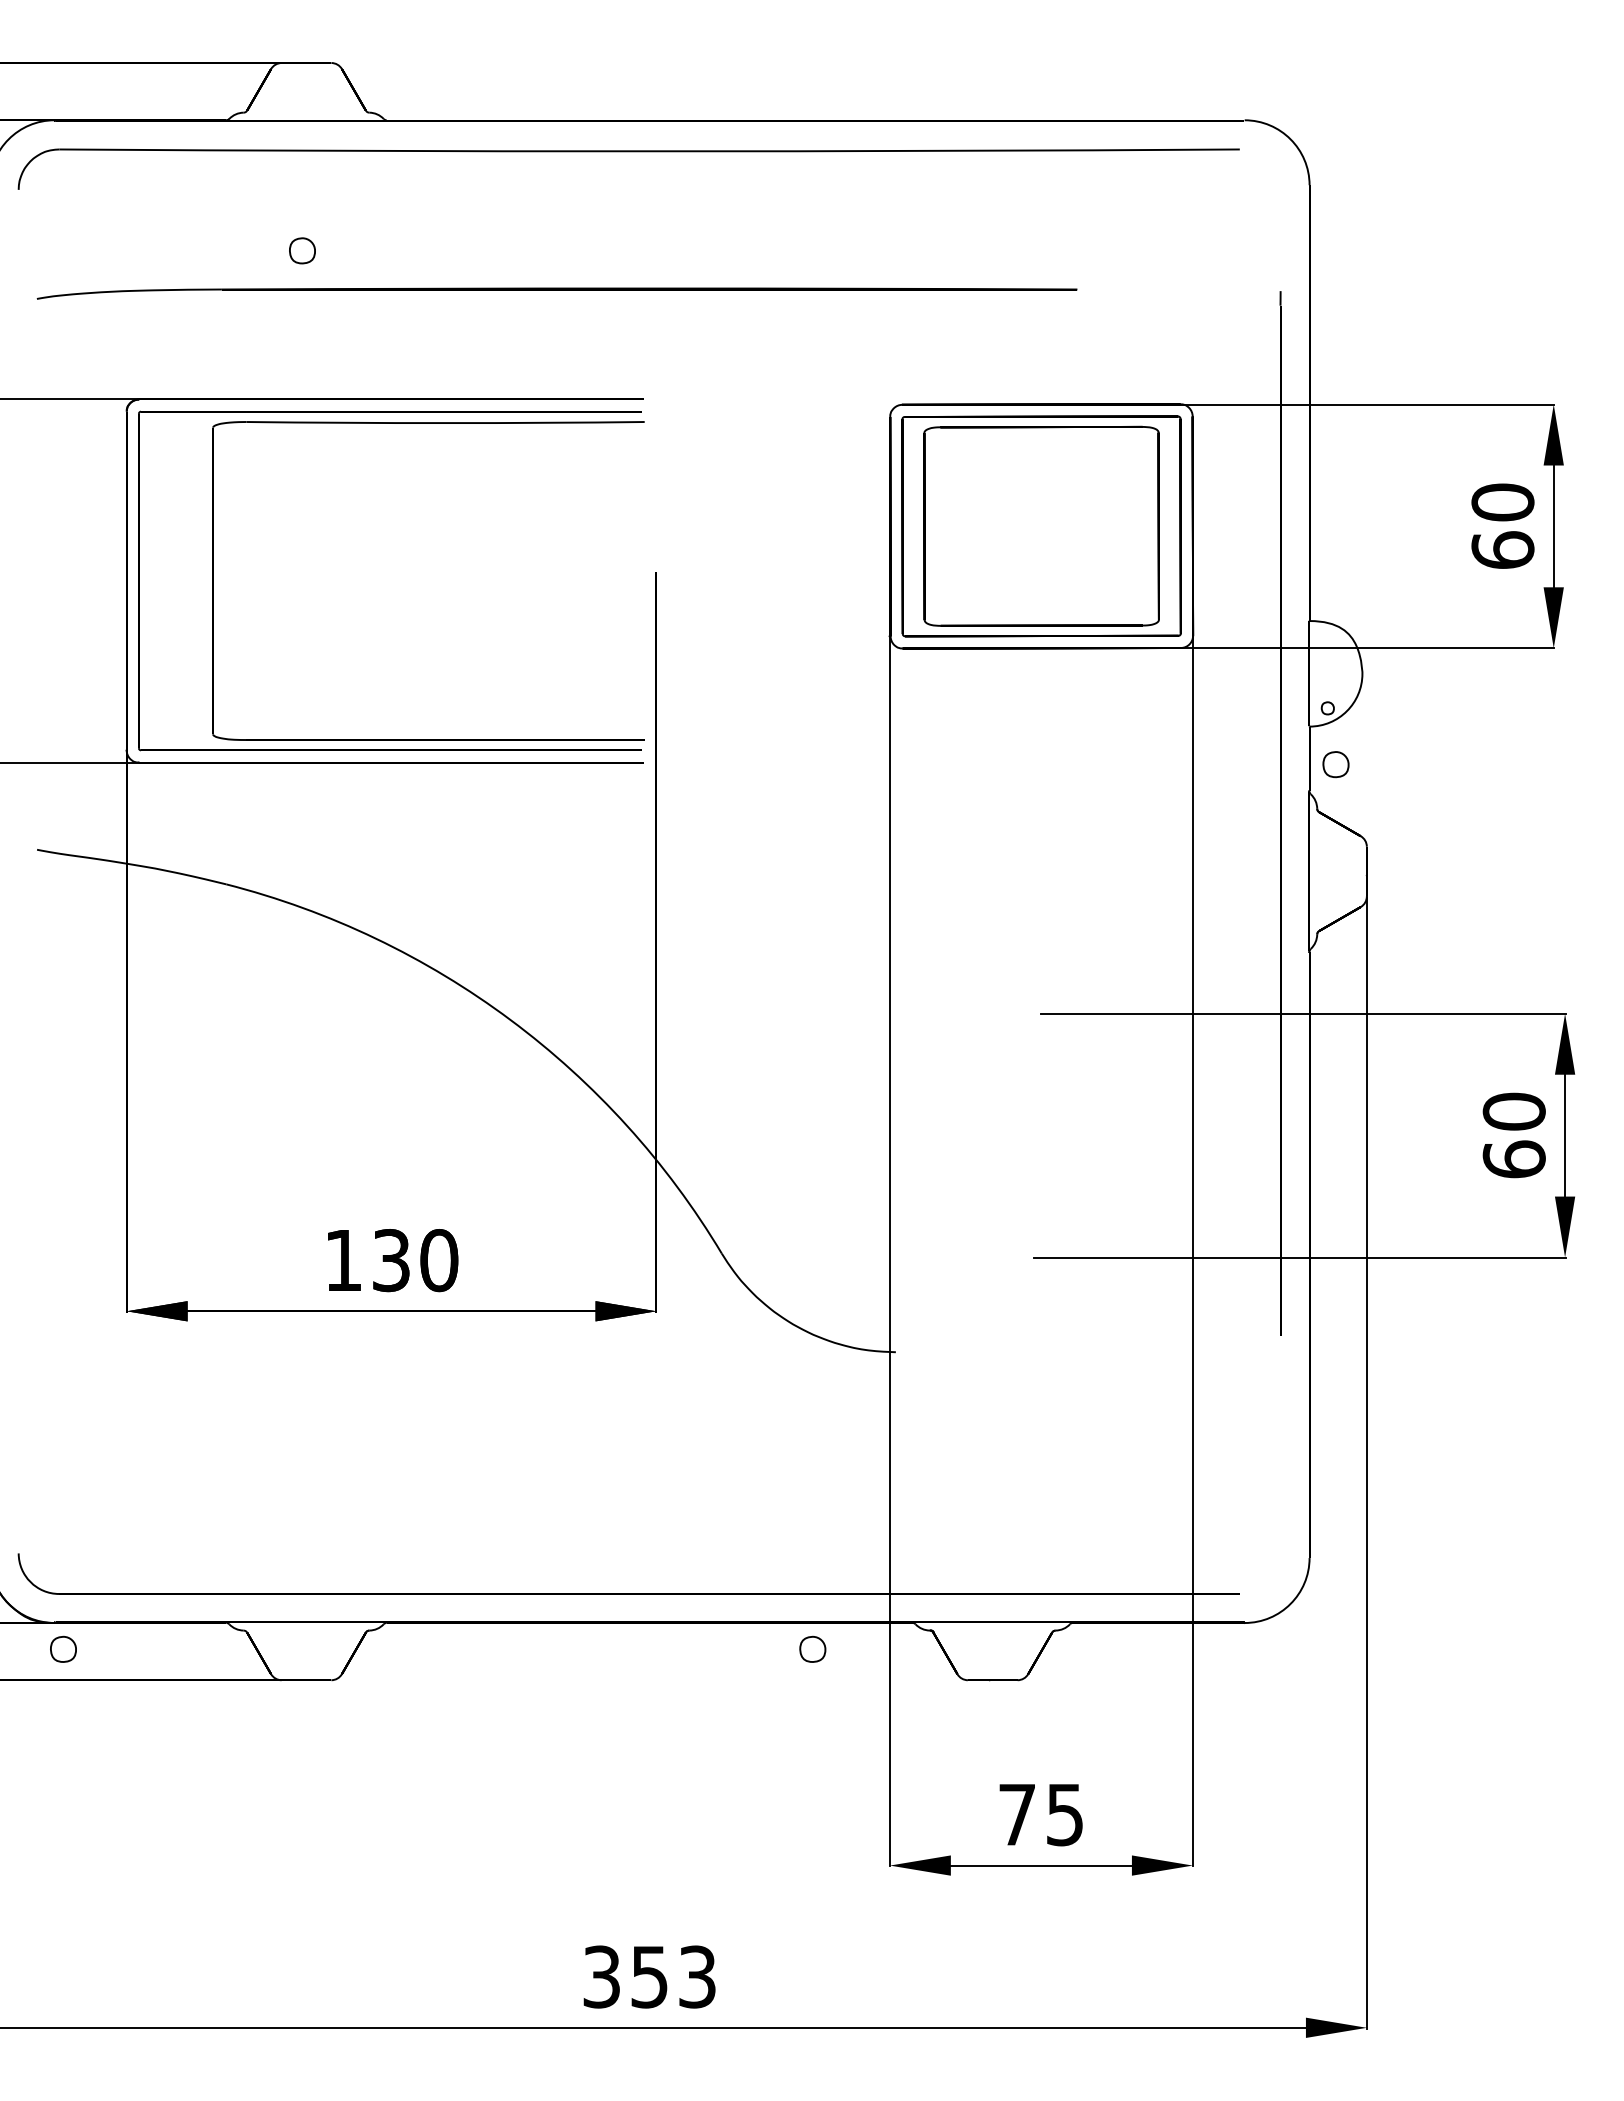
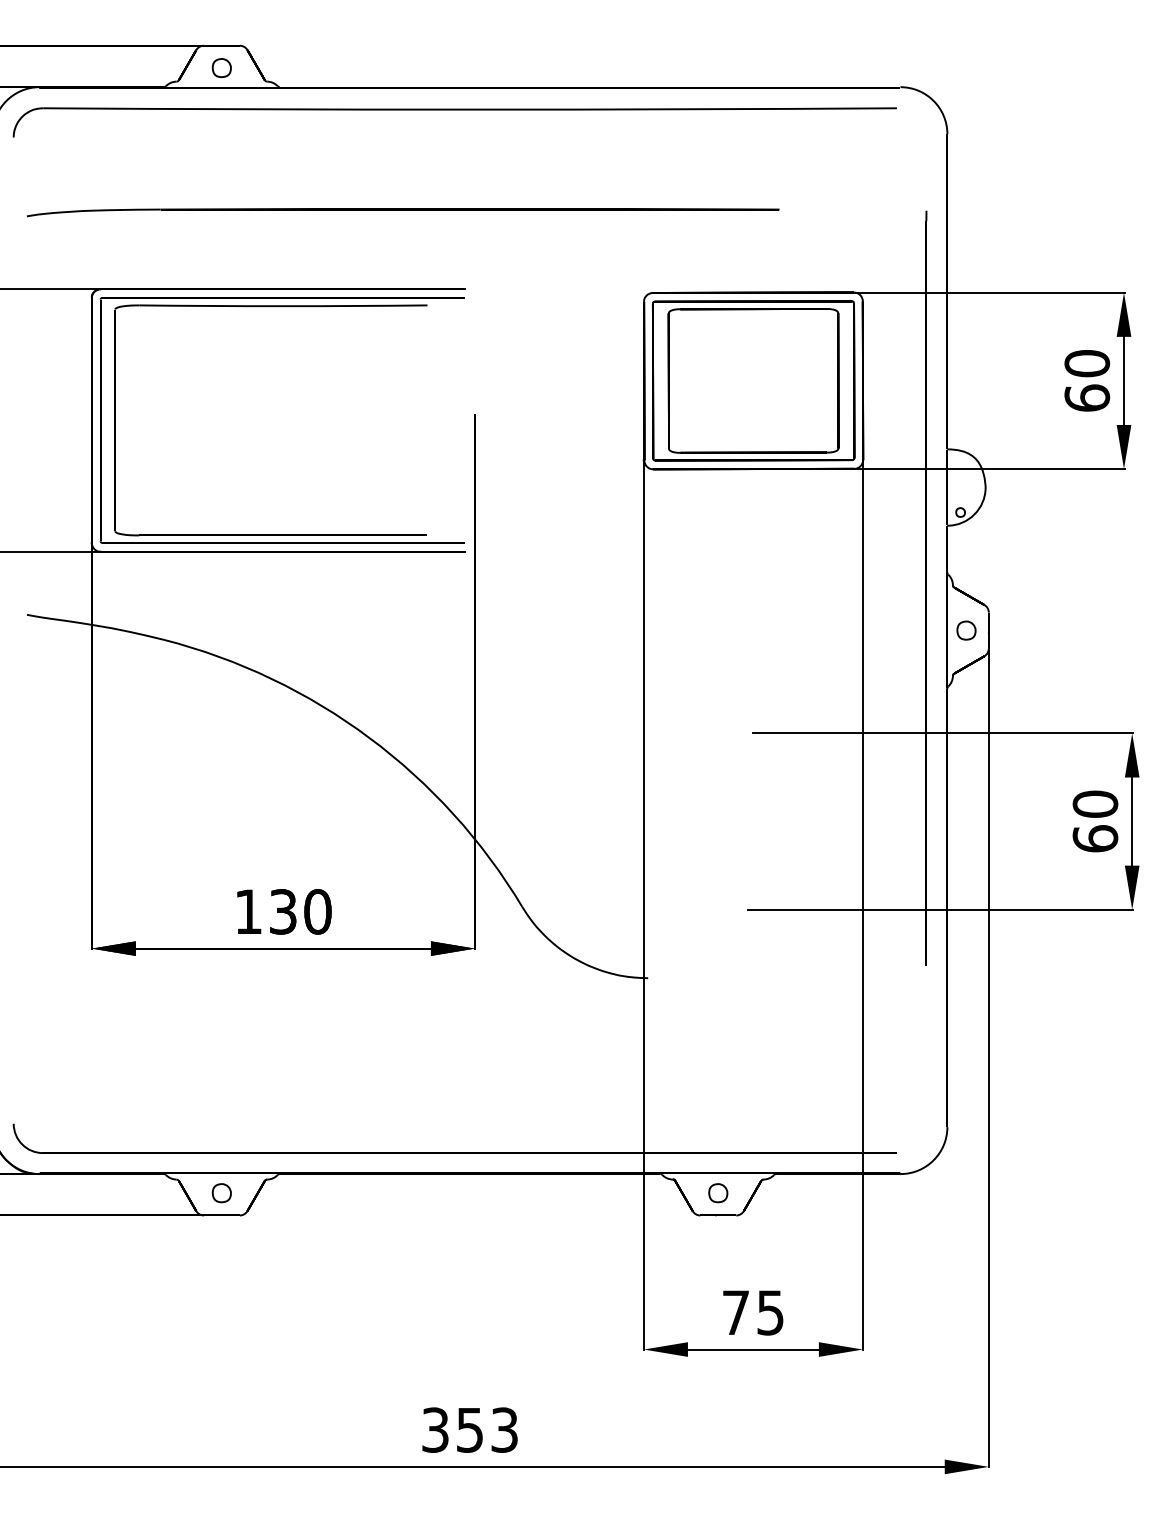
part: (302, 250) -> (221, 67), moved
part: (428, 423) -> (271, 306), moved
part: (1335, 764) -> (966, 630), moved
part: (63, 1648) -> (221, 1192), moved
part: (812, 1648) -> (718, 1192), moved

